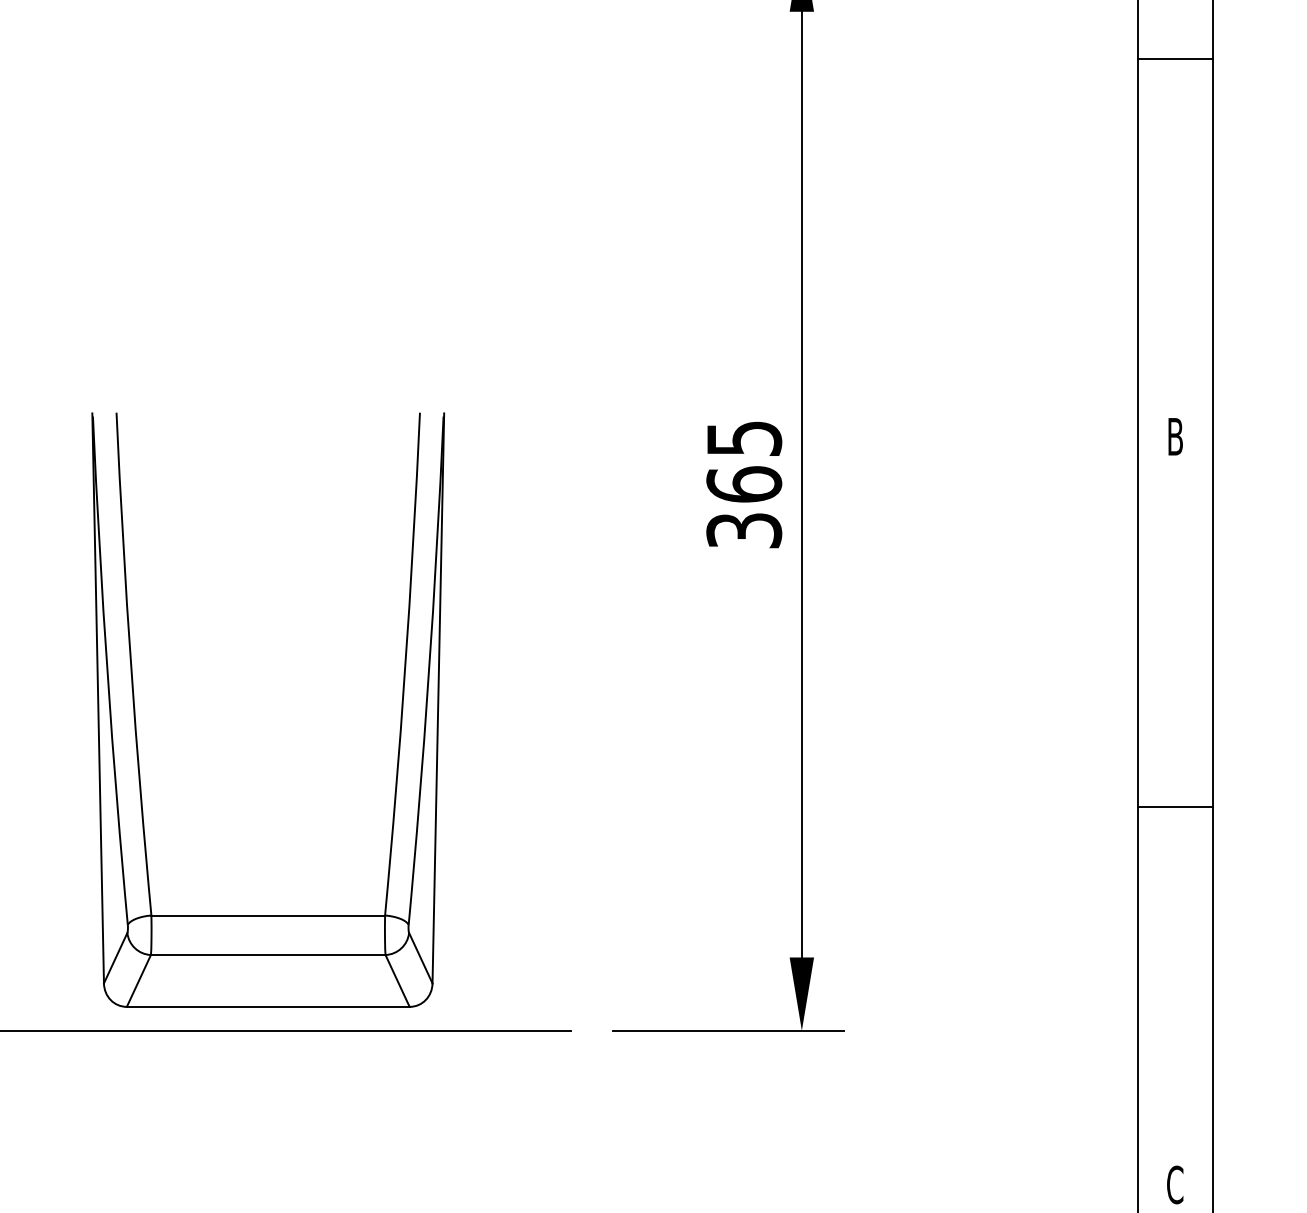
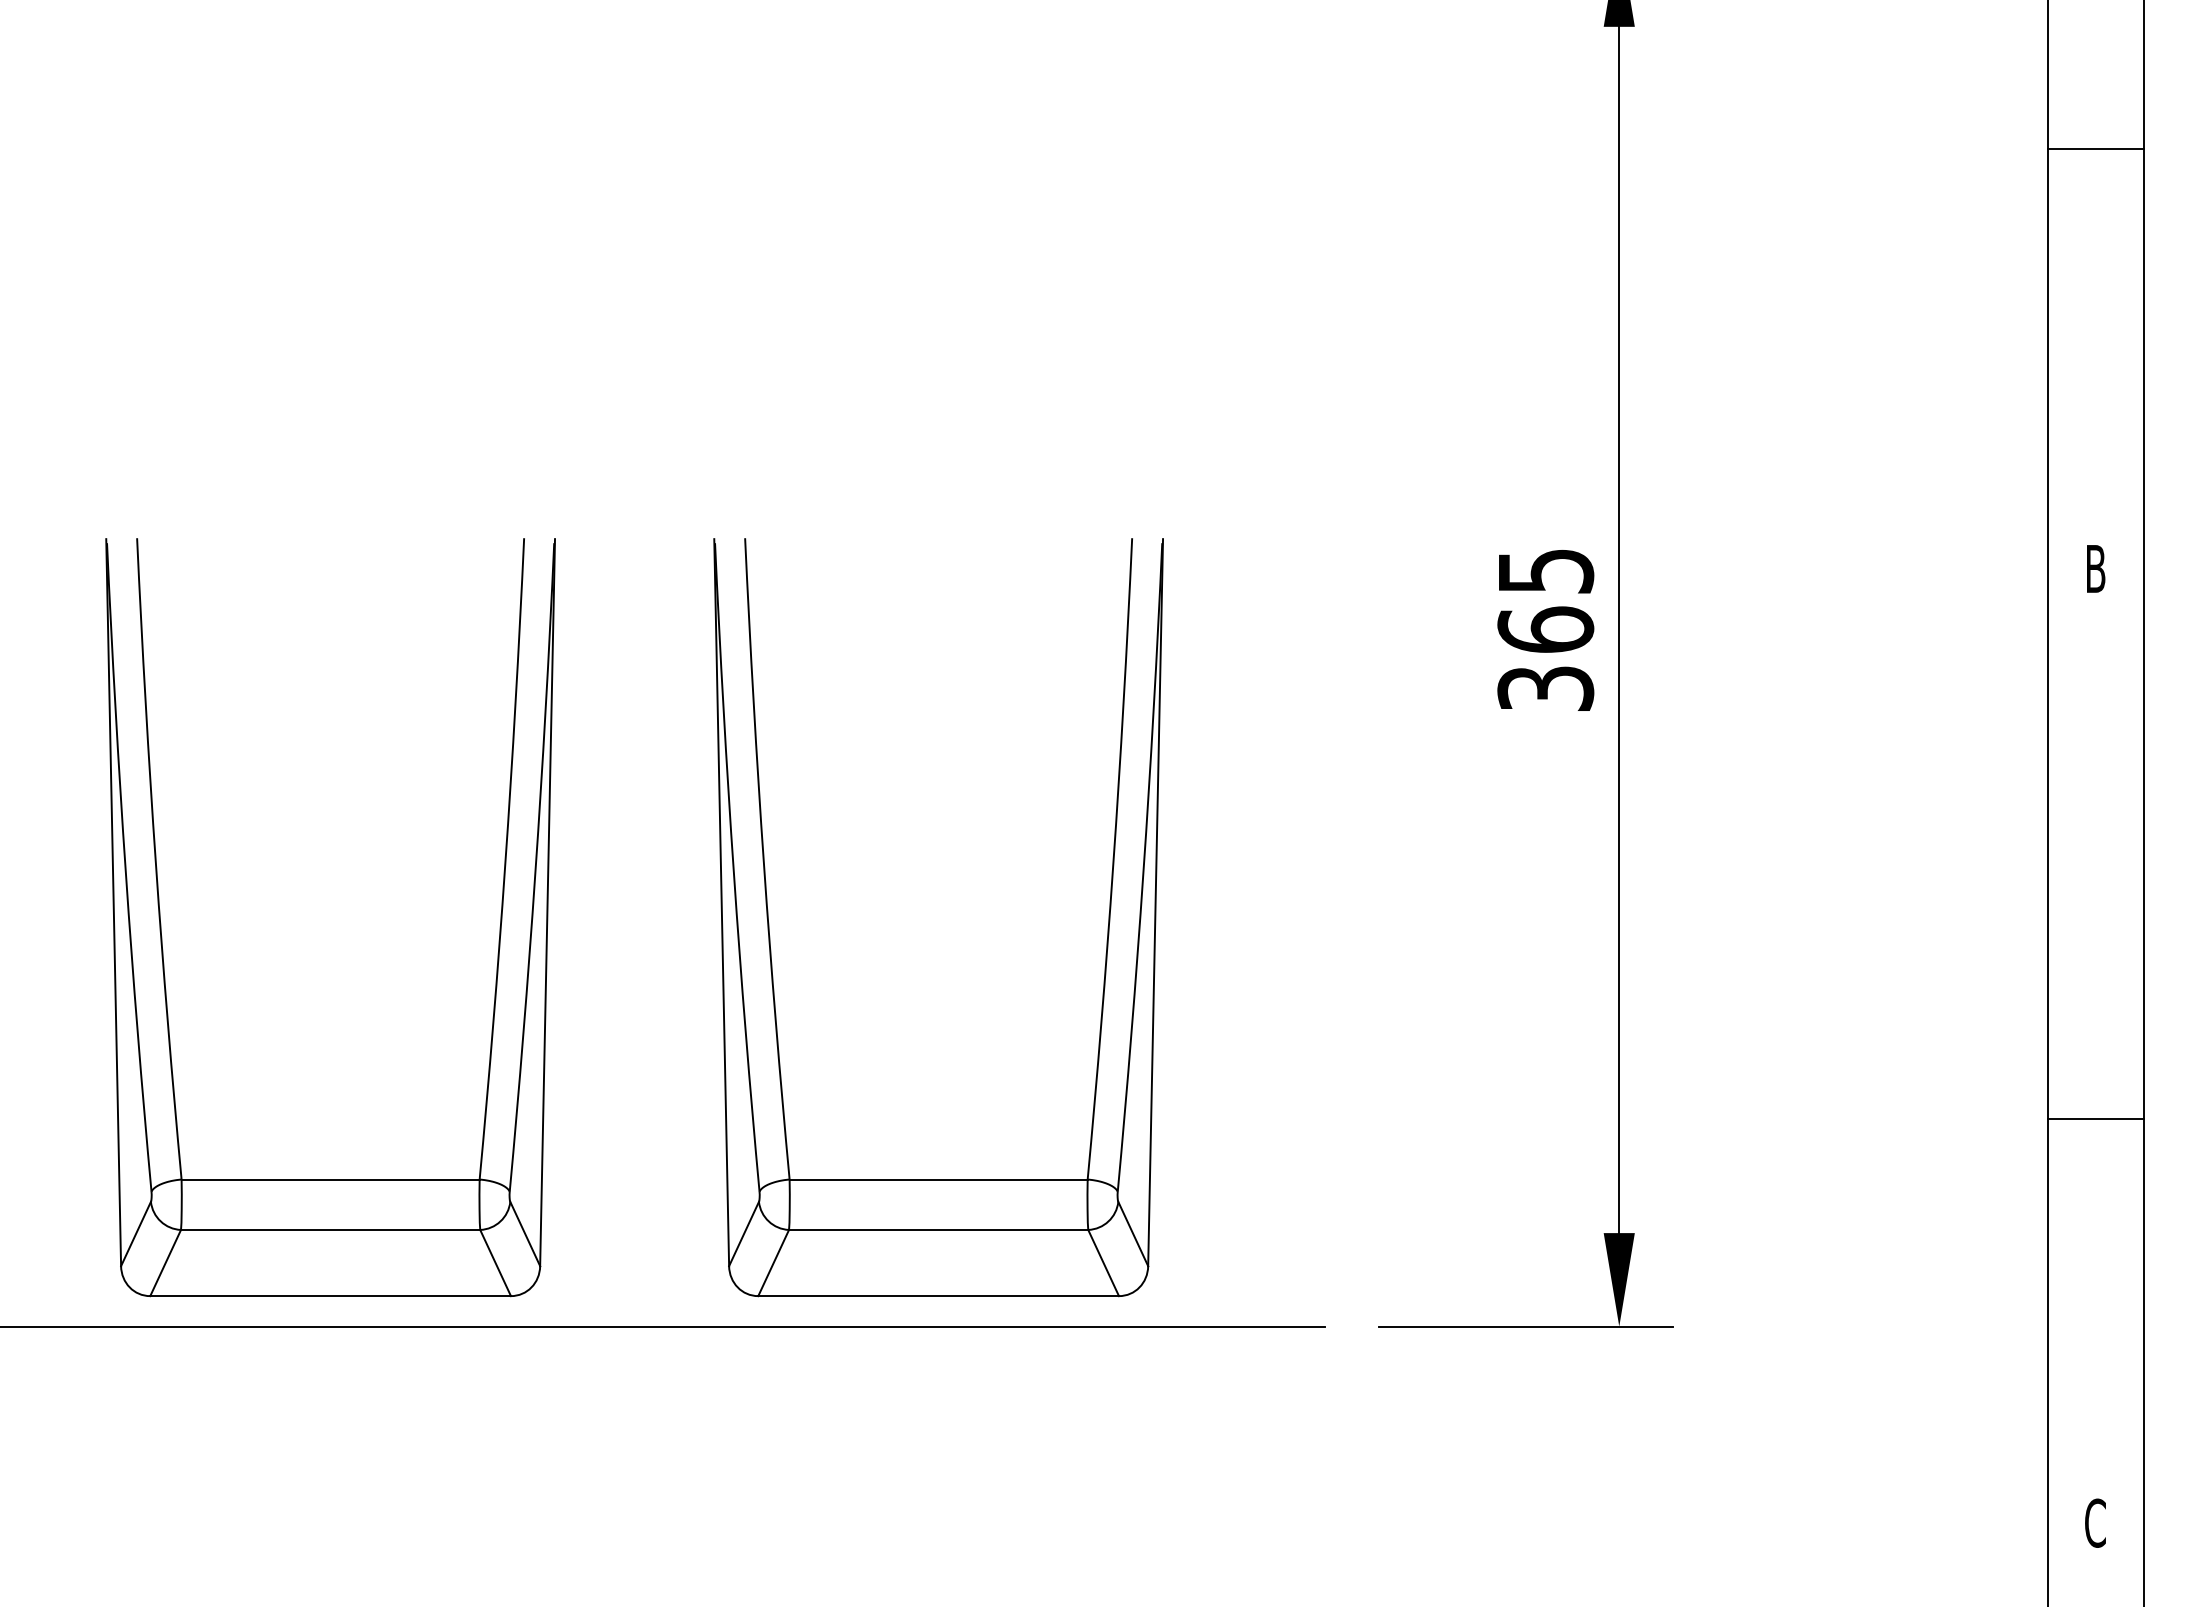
line: (1175, 58) -> (2095, 149), moved
line: (1175, 806) -> (2095, 1118), moved

